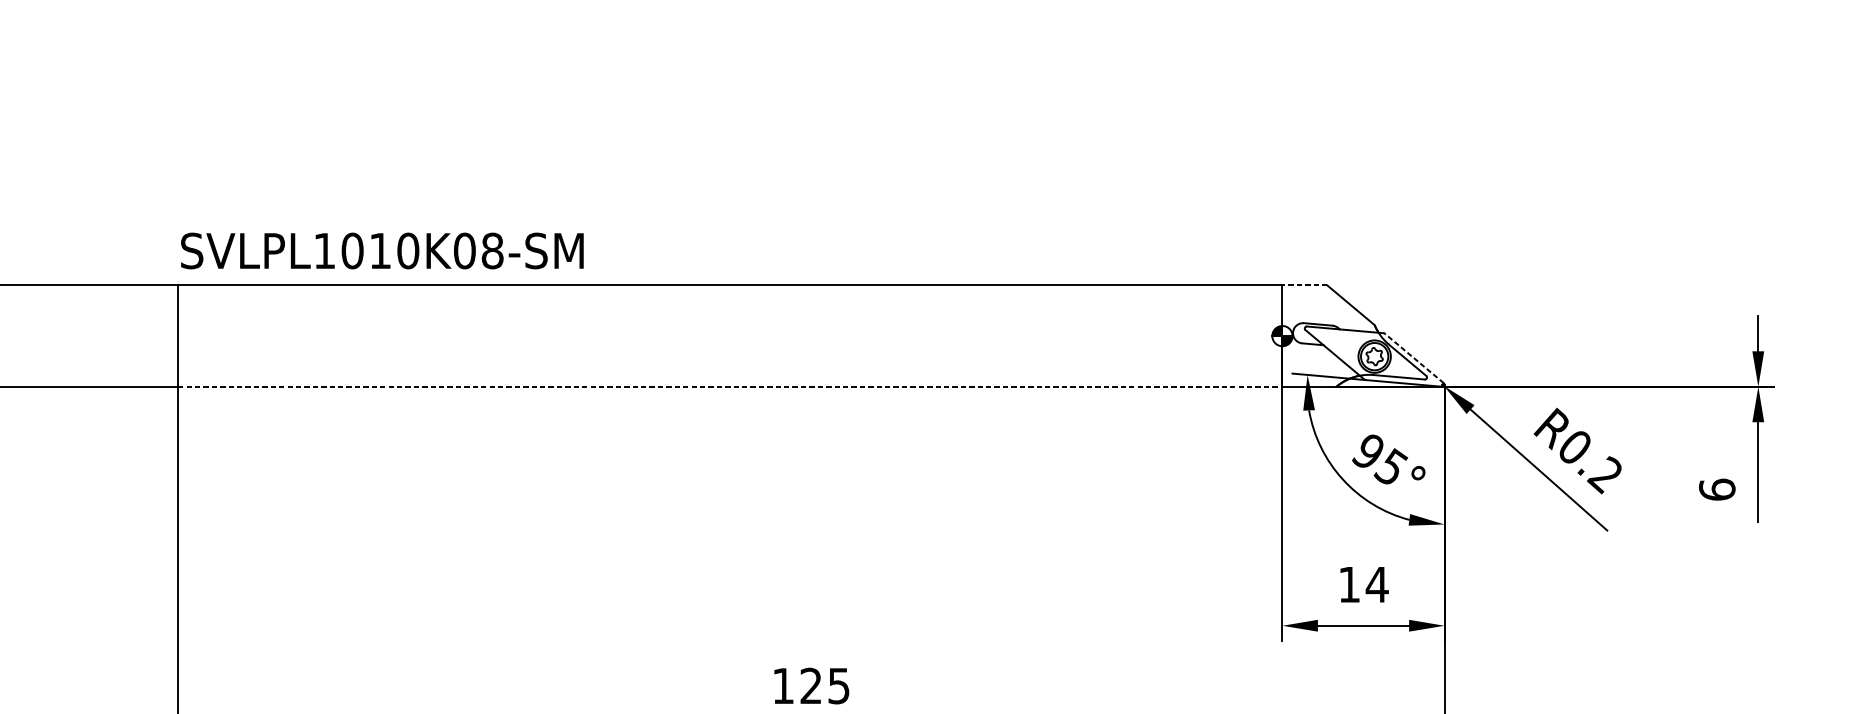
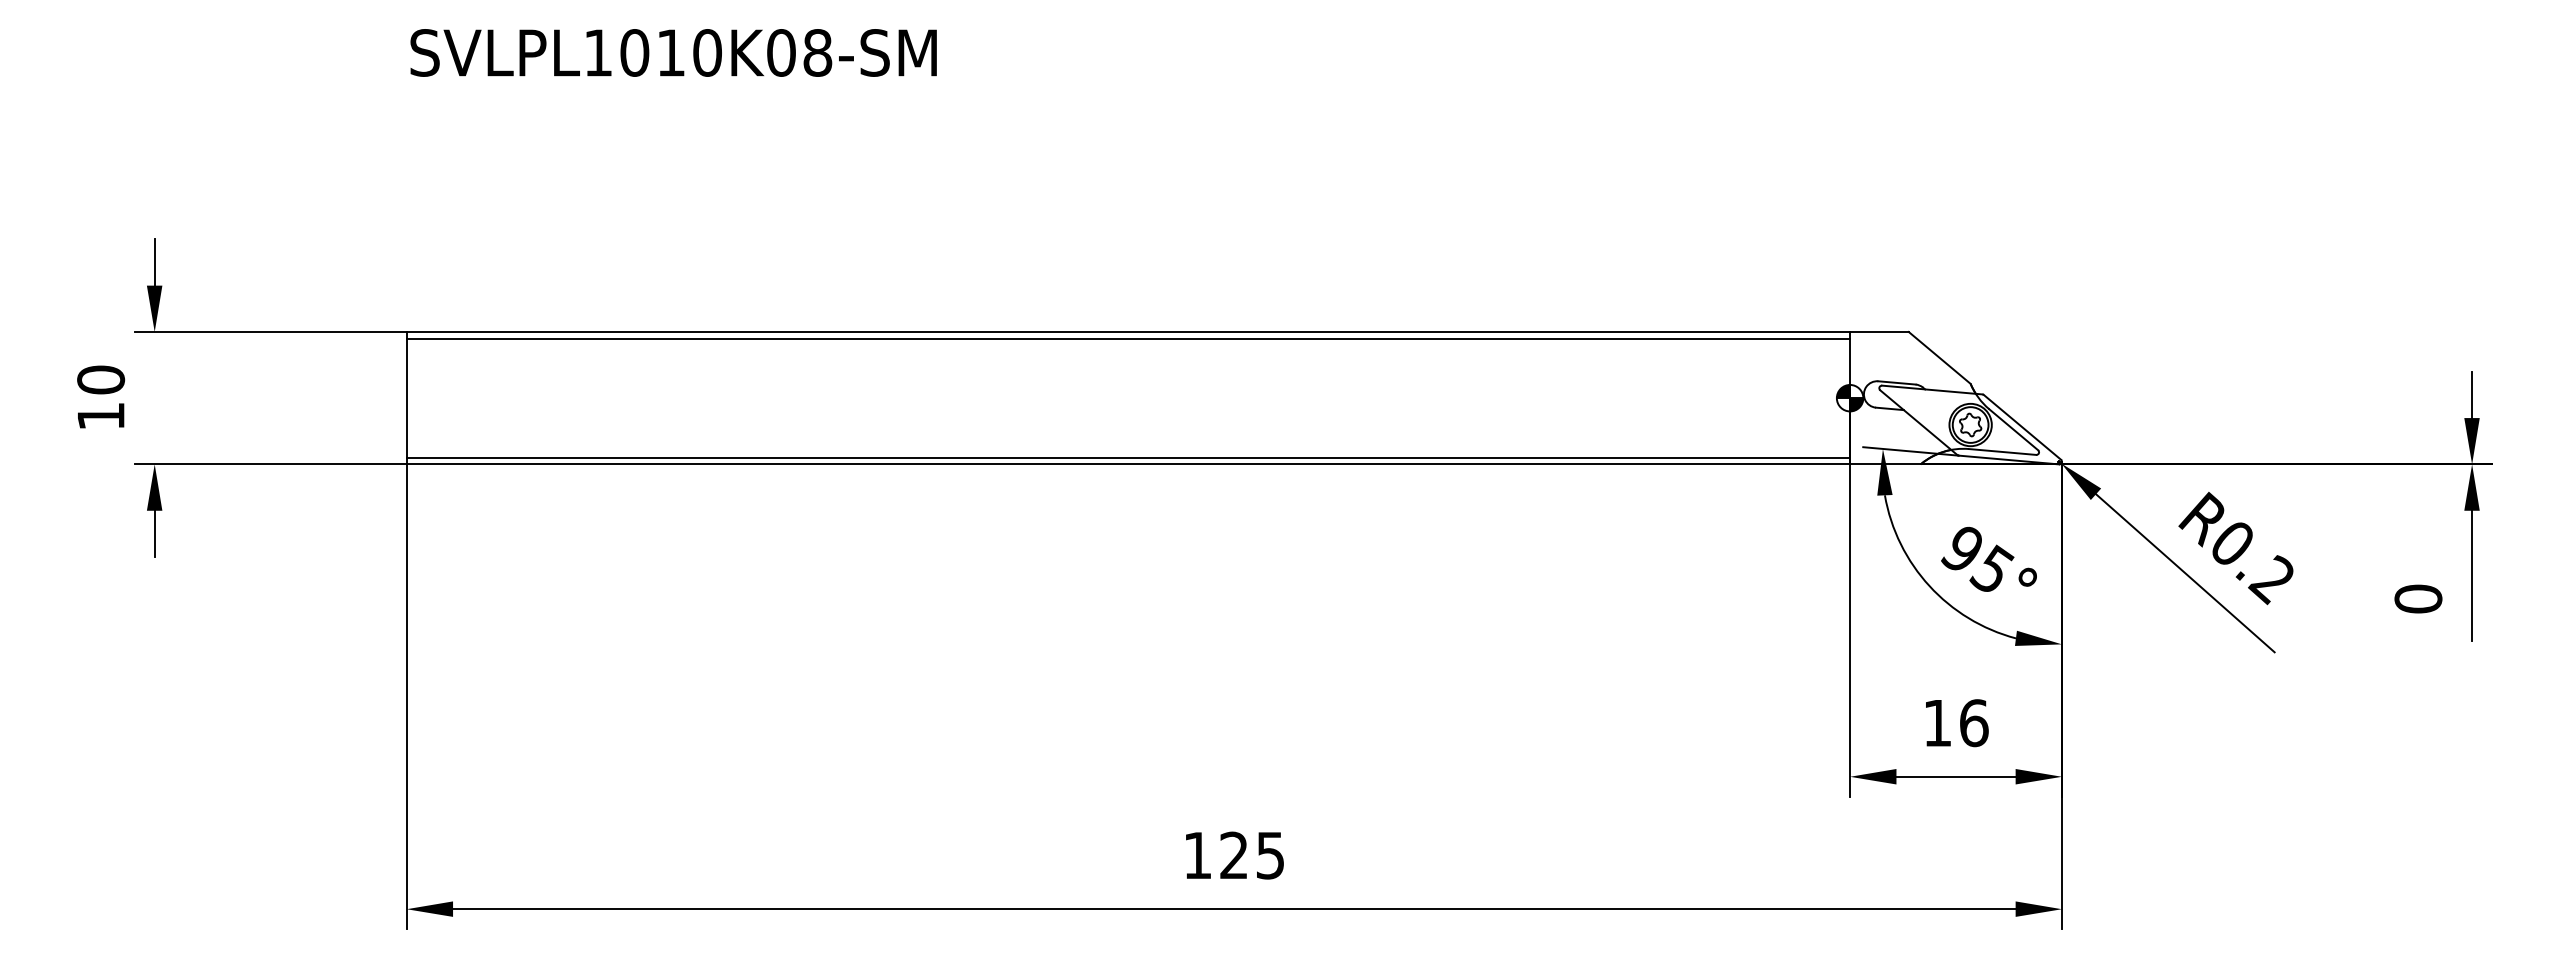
text: (382, 250) -> (673, 52), moved
line: (1304, 285) -> (1878, 331), dashed -> solid
line: (730, 290) -> (1128, 338), added
line: (1414, 358) -> (2022, 427), dashed -> solid
line: (730, 381) -> (1128, 457), added
line: (730, 386) -> (1128, 464), dashed -> solid
text: (1717, 489) -> (2418, 598), 6 -> 0
text: (1376, 585) -> (1973, 723), 14 -> 16

